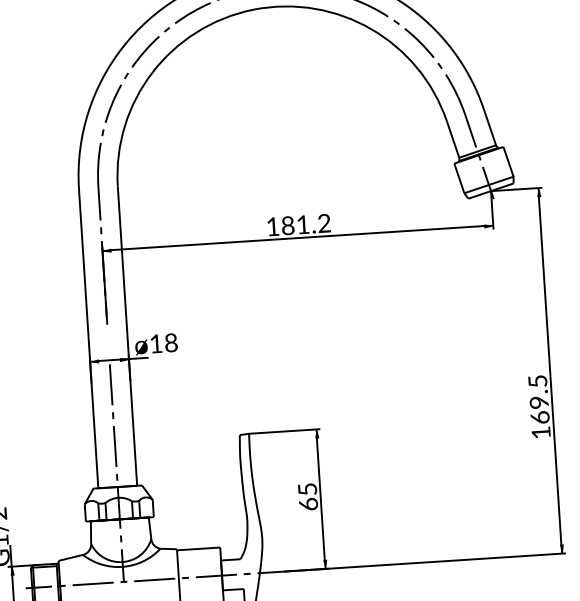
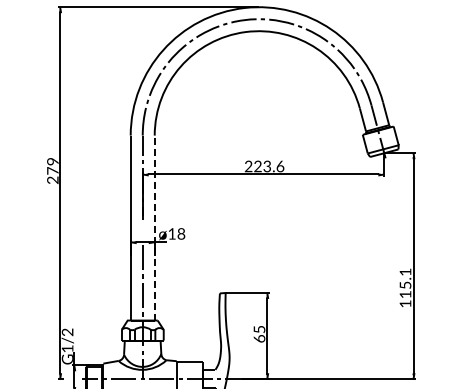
text: (298, 225) -> (264, 166), 181.2 -> 223.6
line: (127, 335) -> (154, 227), solid -> dashed
text: (538, 399) -> (405, 283), 169.5 -> 115.1

